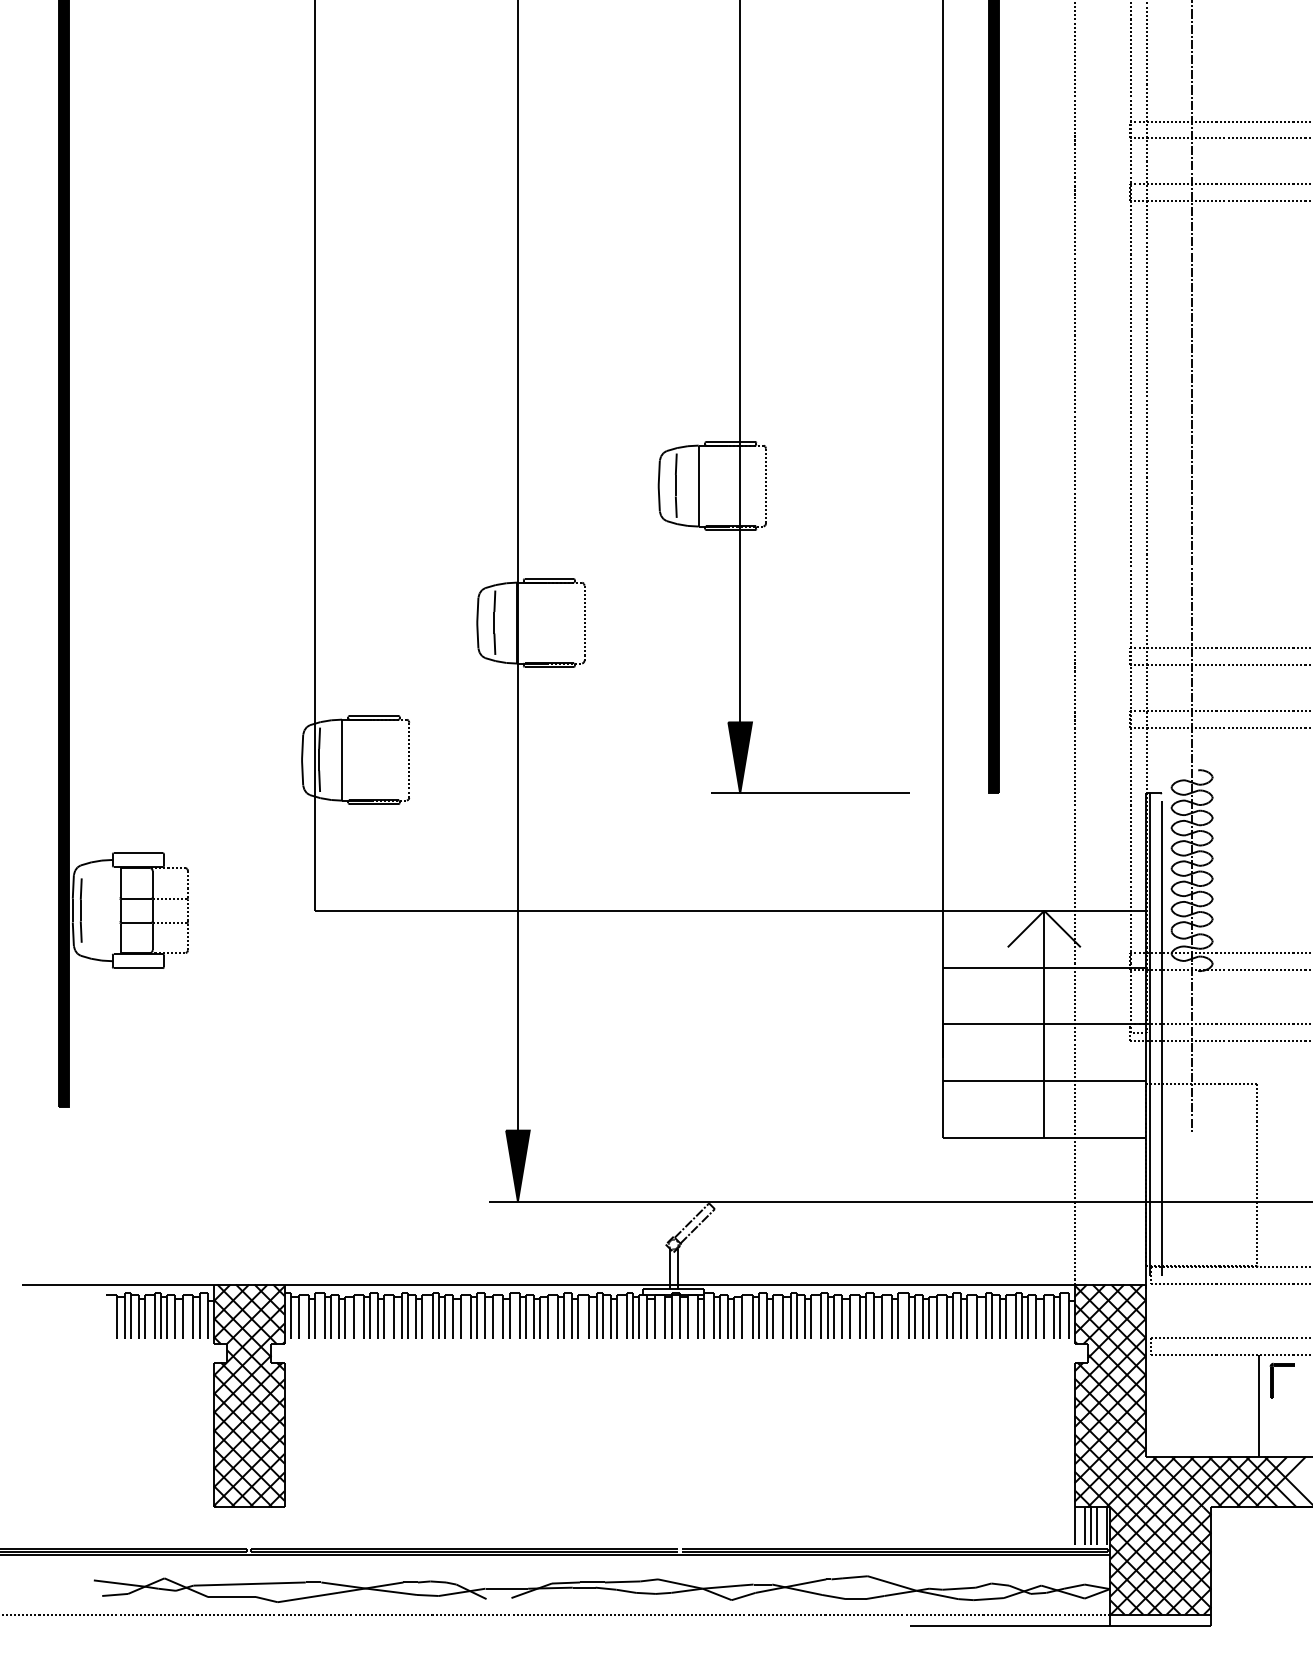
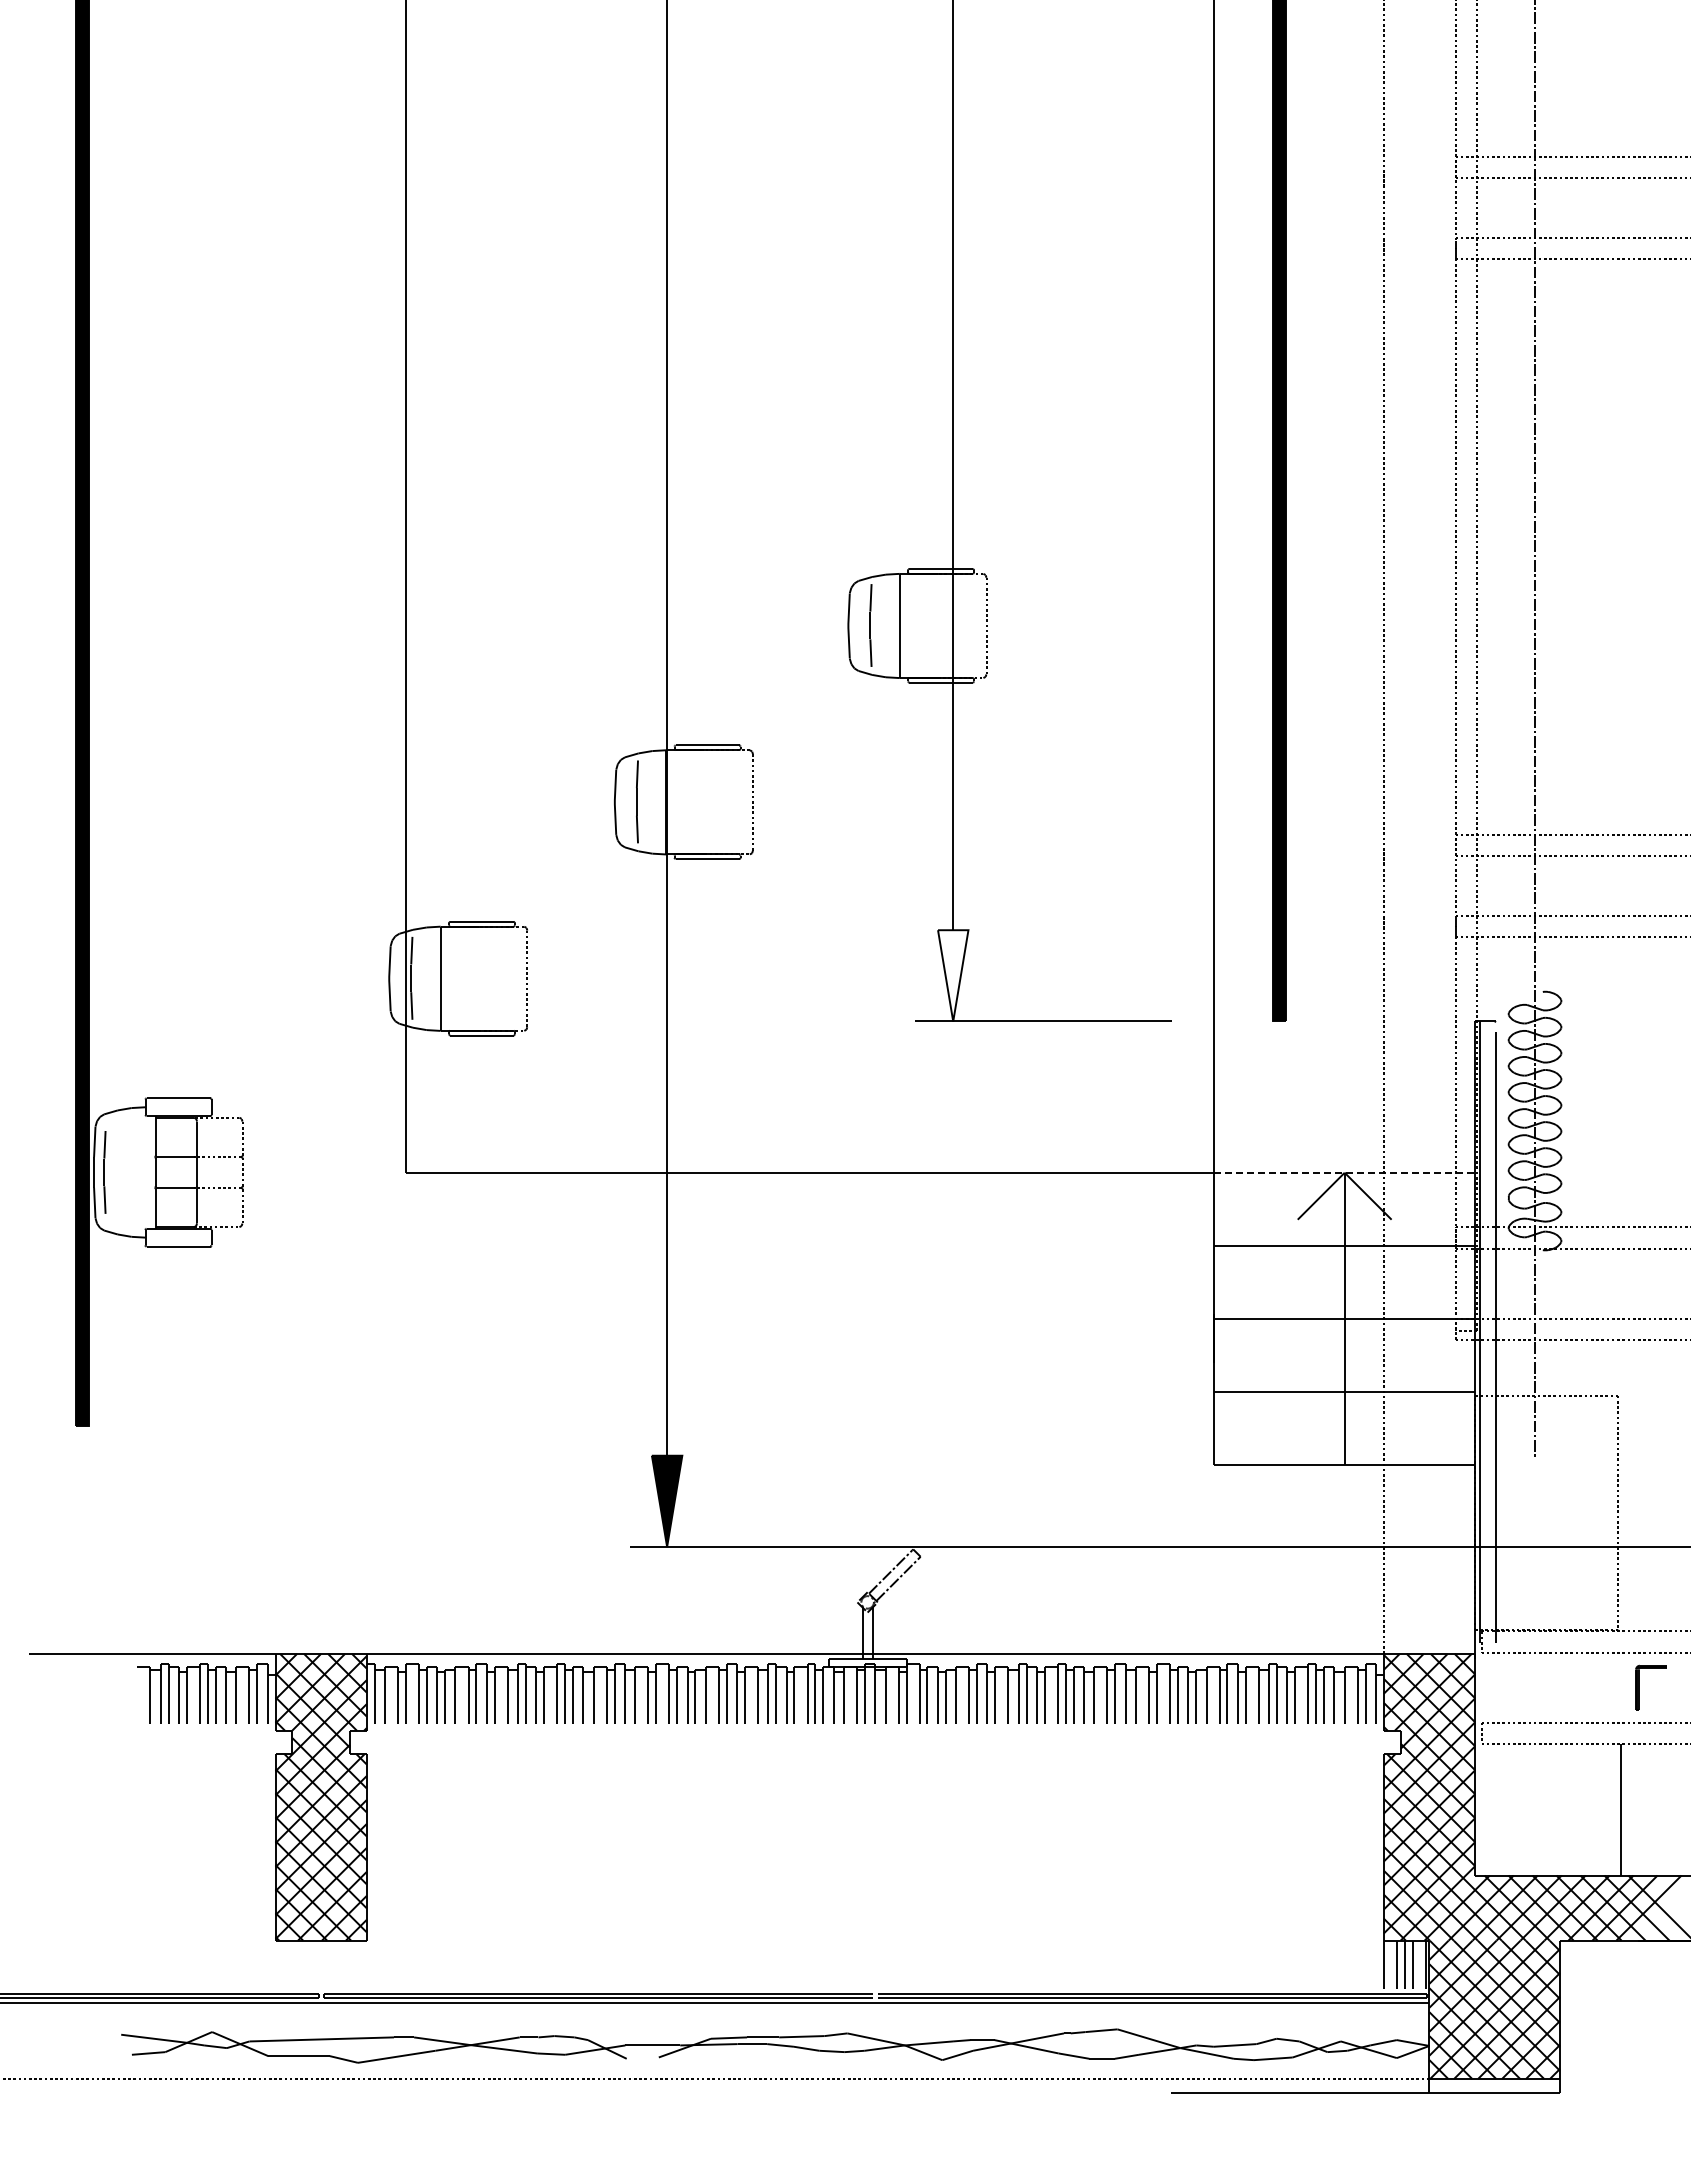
fill: (740, 757) -> (953, 975), removed
line: (1044, 910) -> (1345, 1172), solid -> dashed
part: (1273, 1380) -> (1639, 1687), moved

